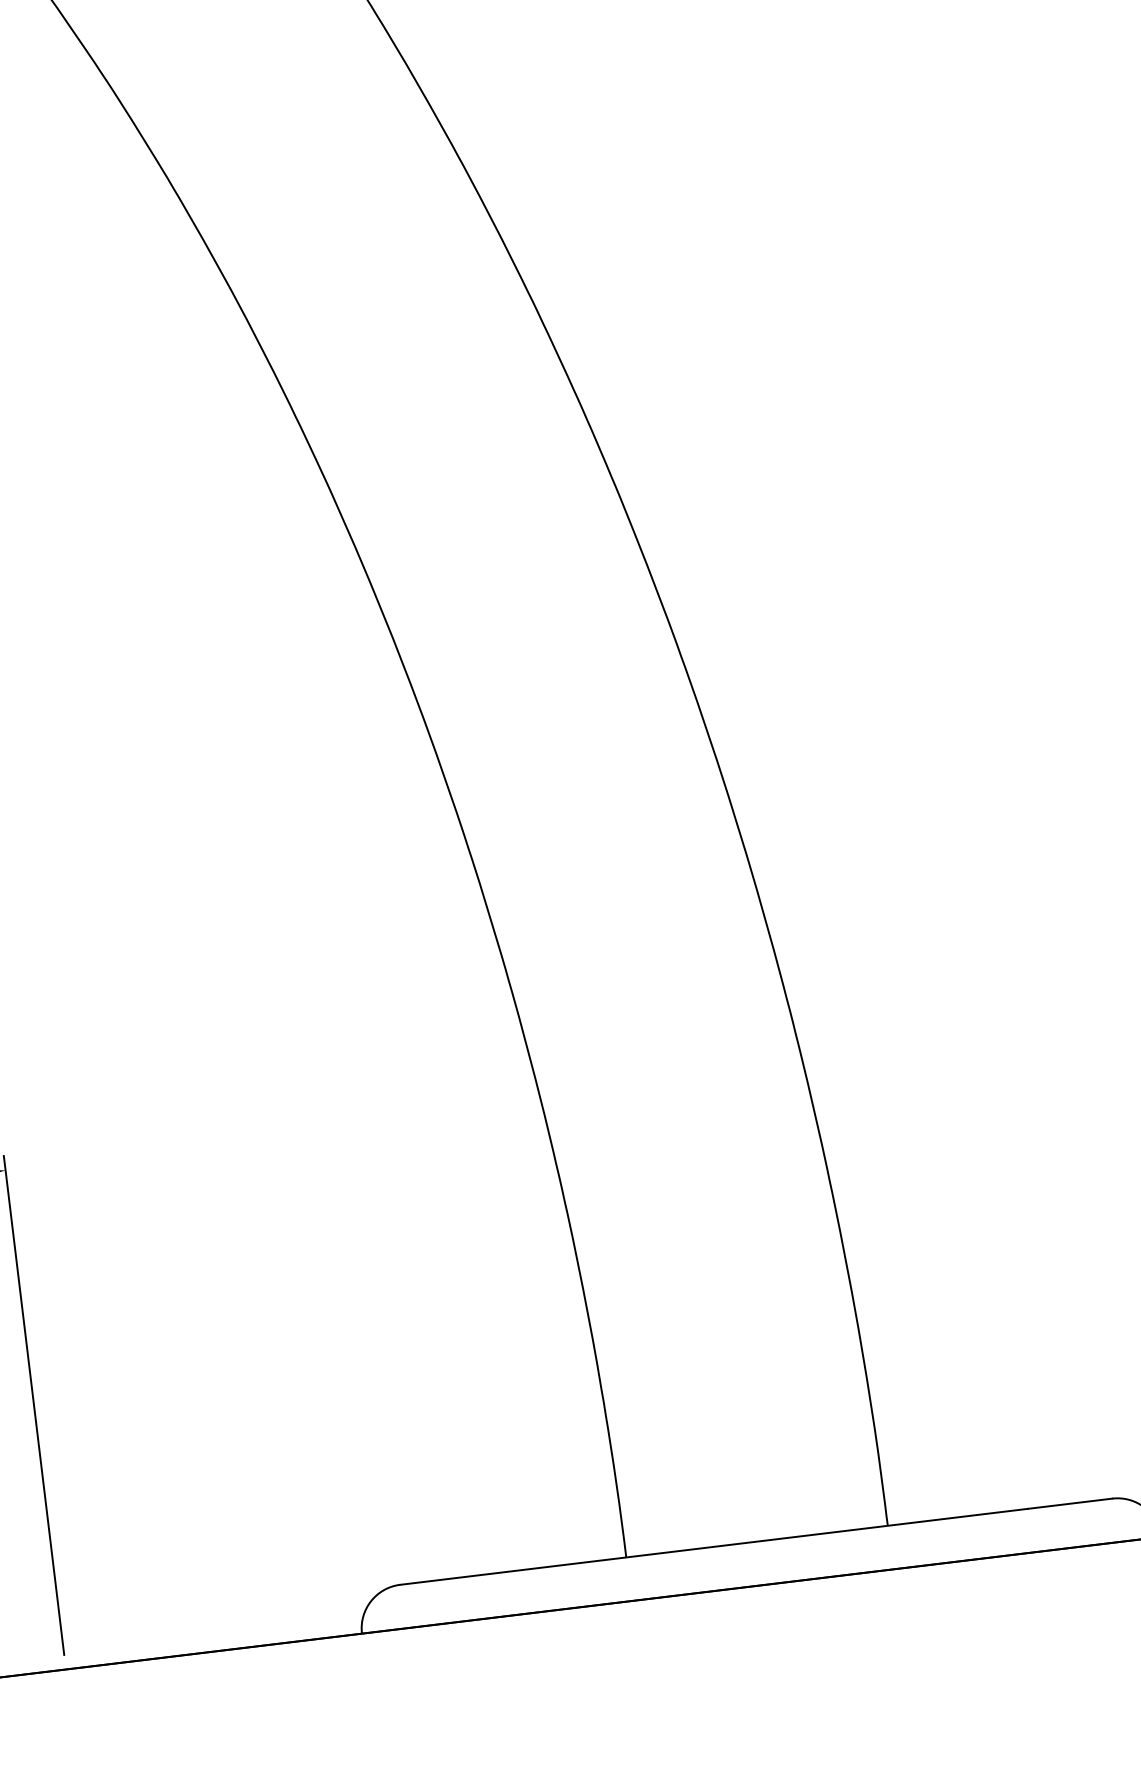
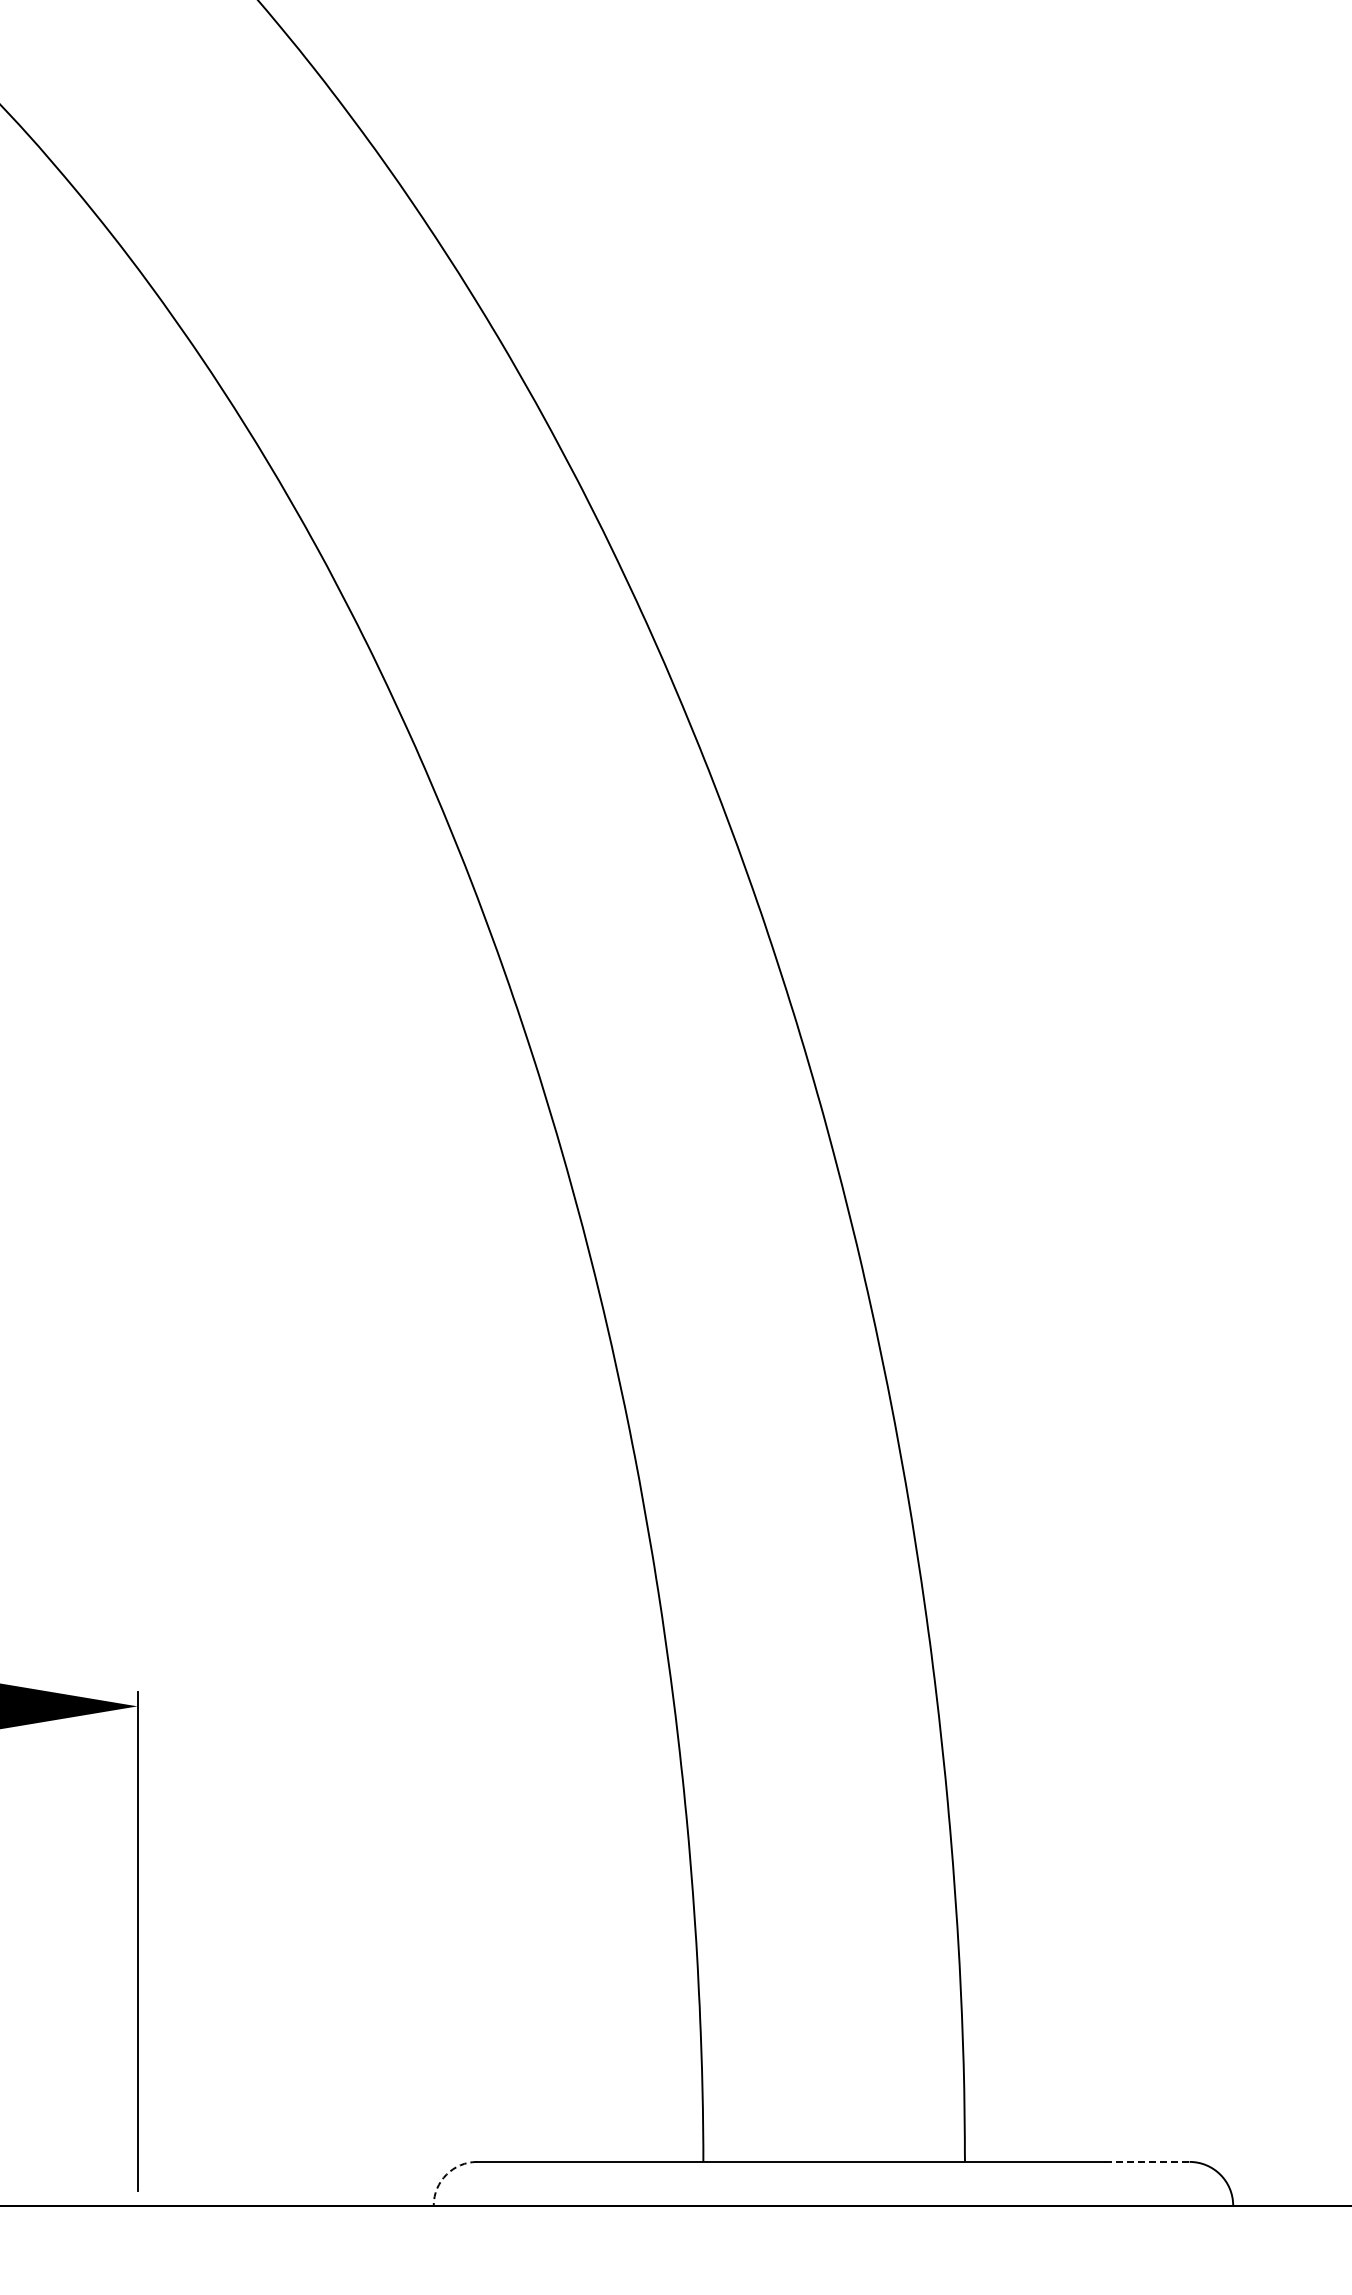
line: (1070, 1503) -> (1147, 2161), solid -> dashed
arc: (370, 1601) -> (446, 2174), solid -> dashed

